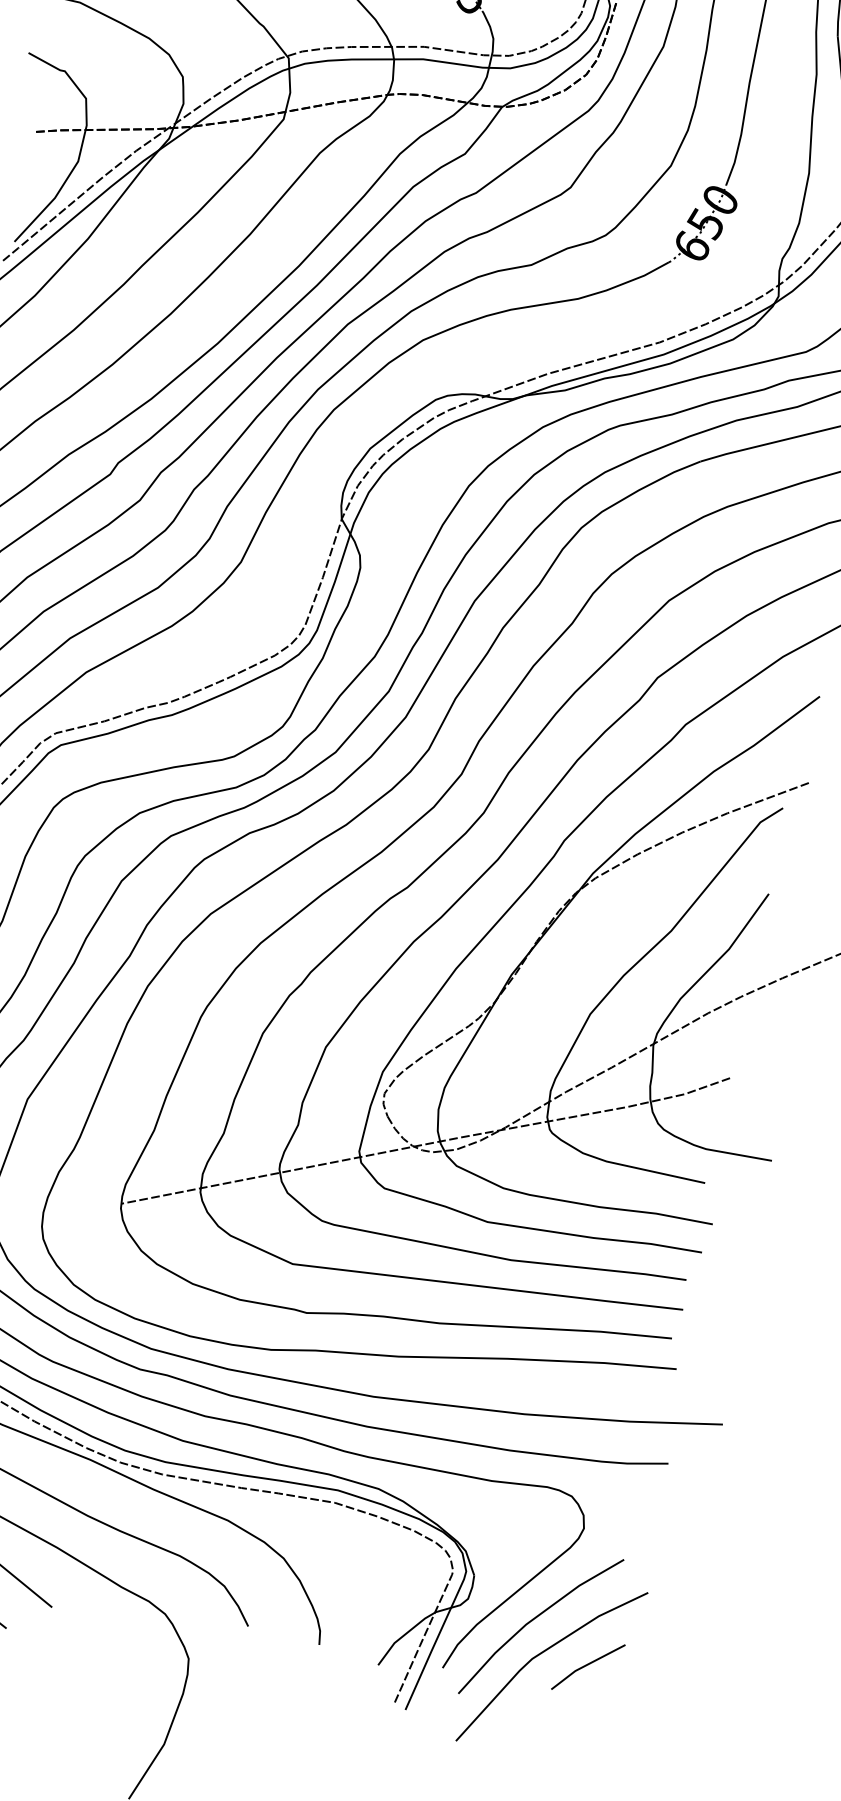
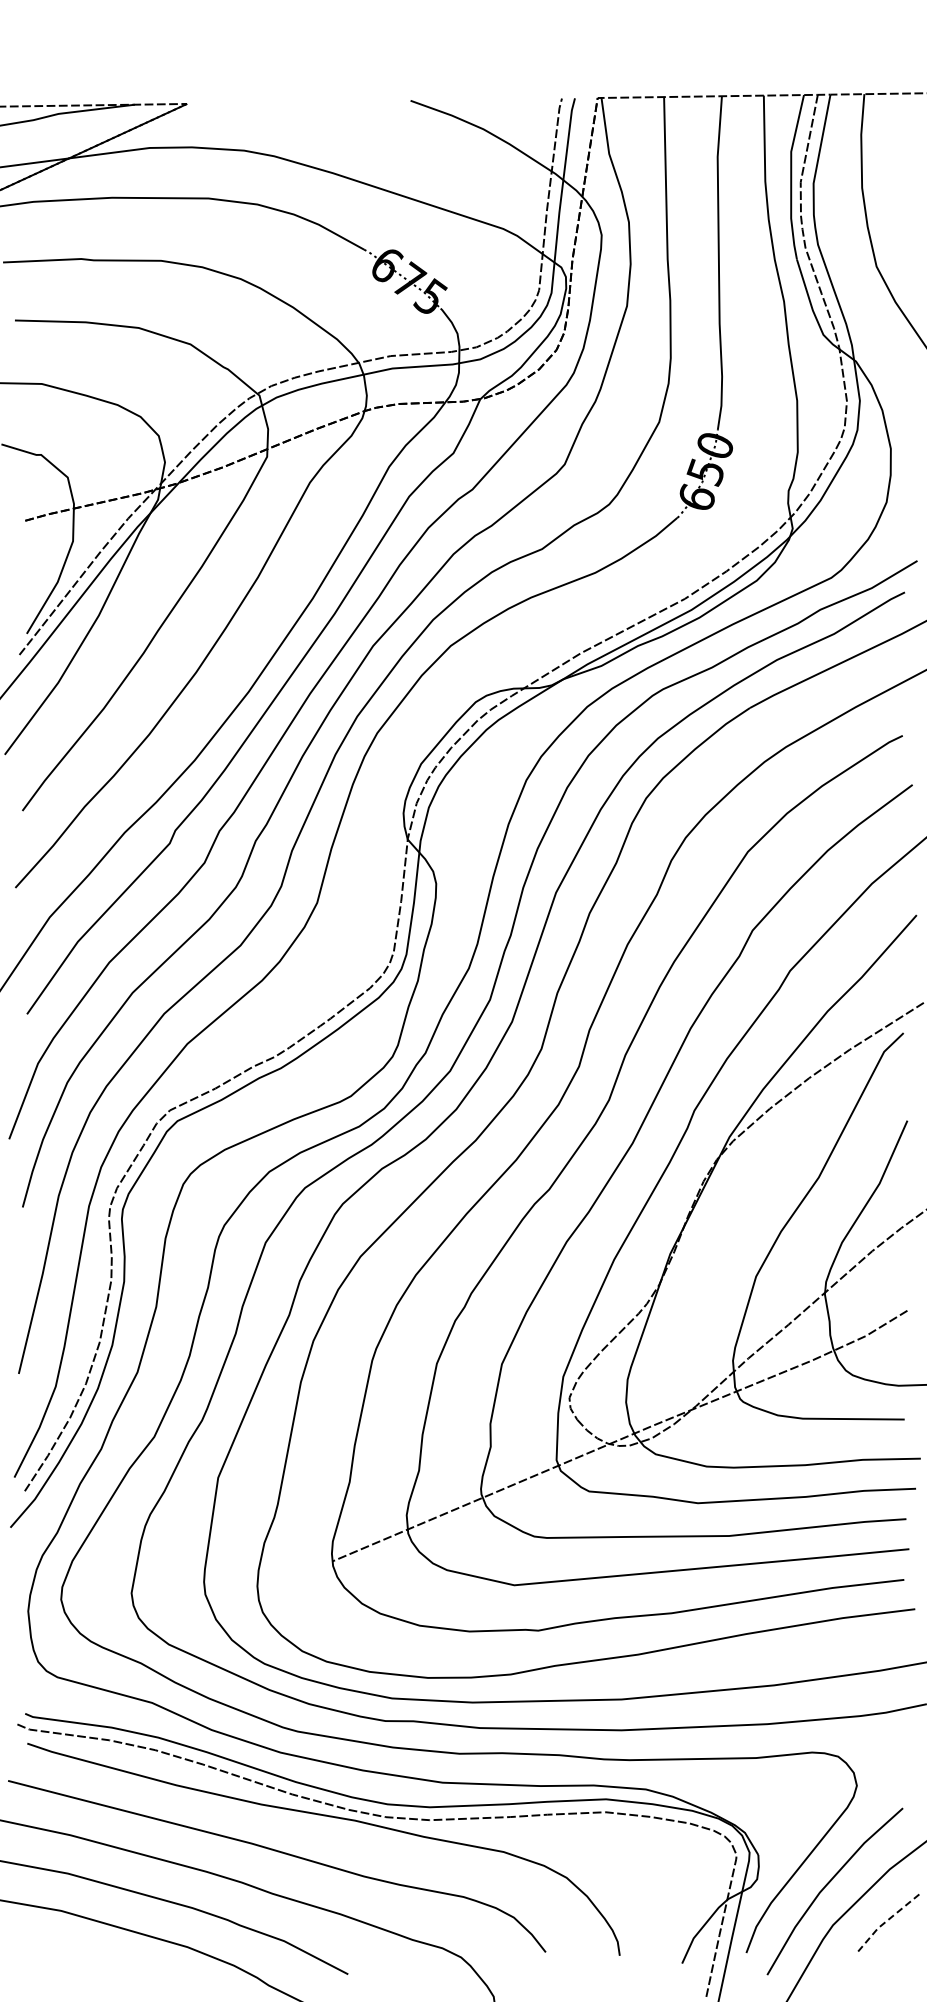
line: (586, 1665) -> (887, 1920), solid -> dashed

